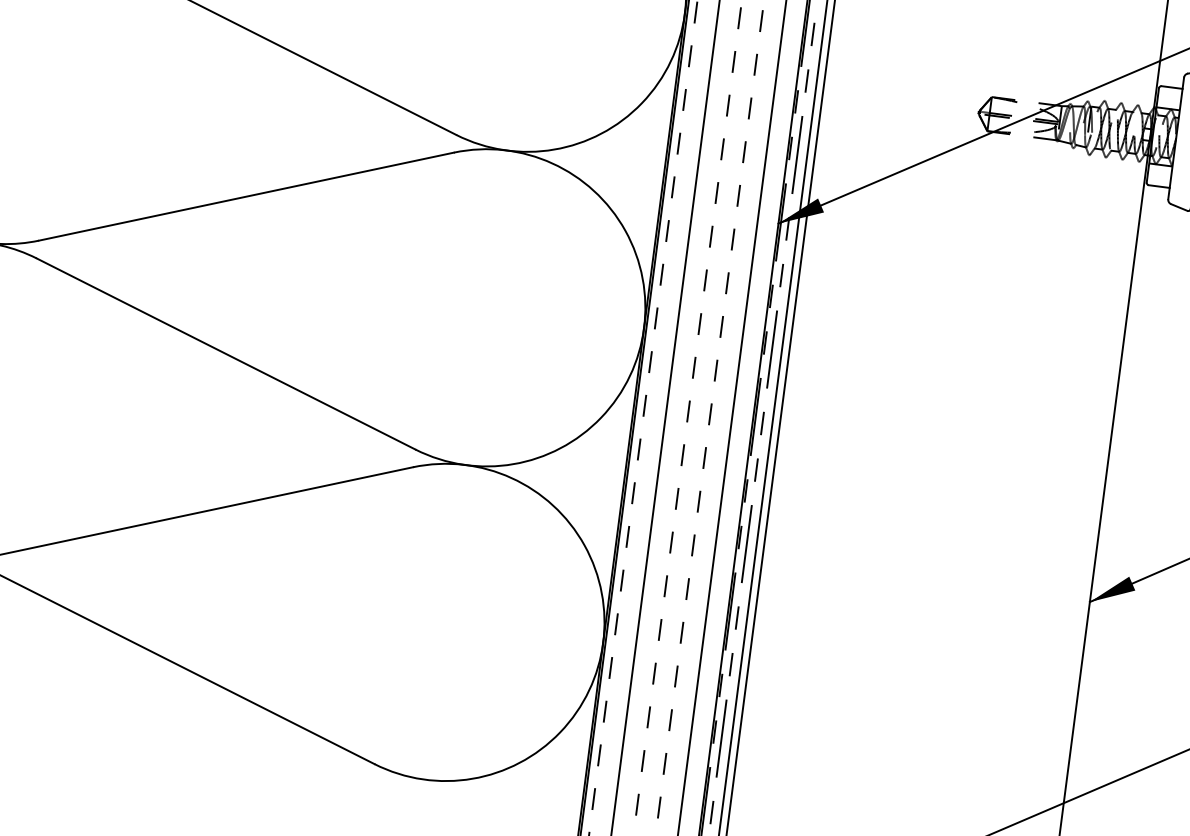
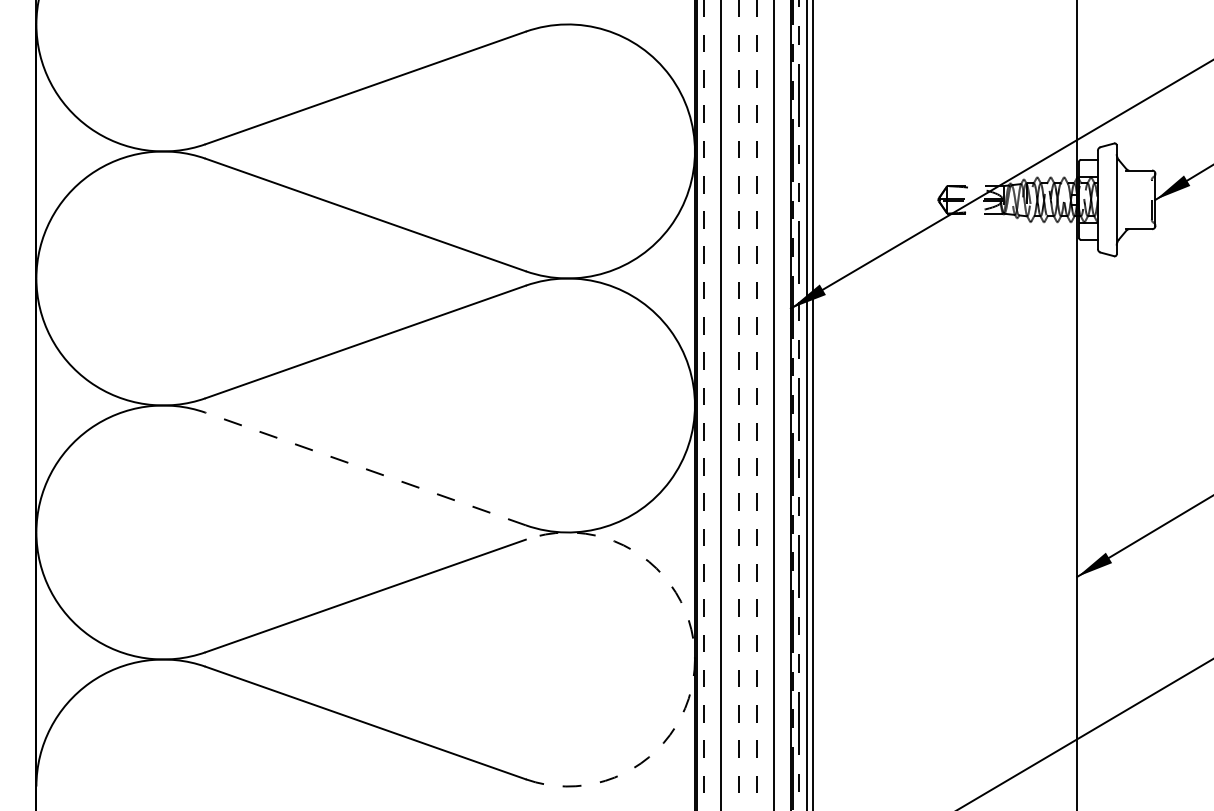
line: (225, 354) -> (365, 469), solid -> dashed
arc: (602, 642) -> (694, 659), solid -> dashed

